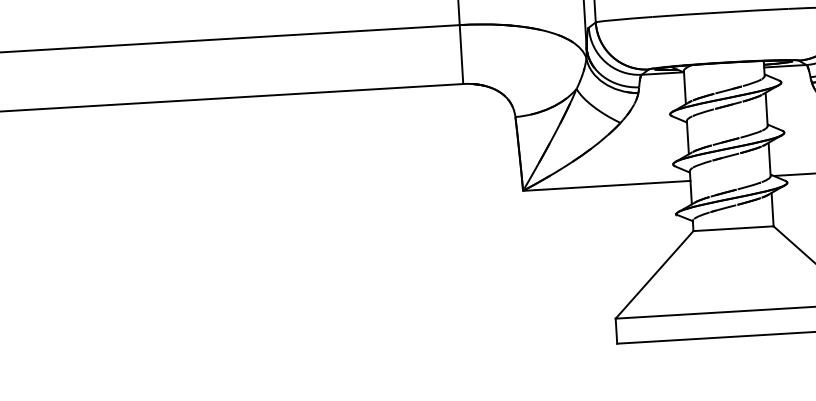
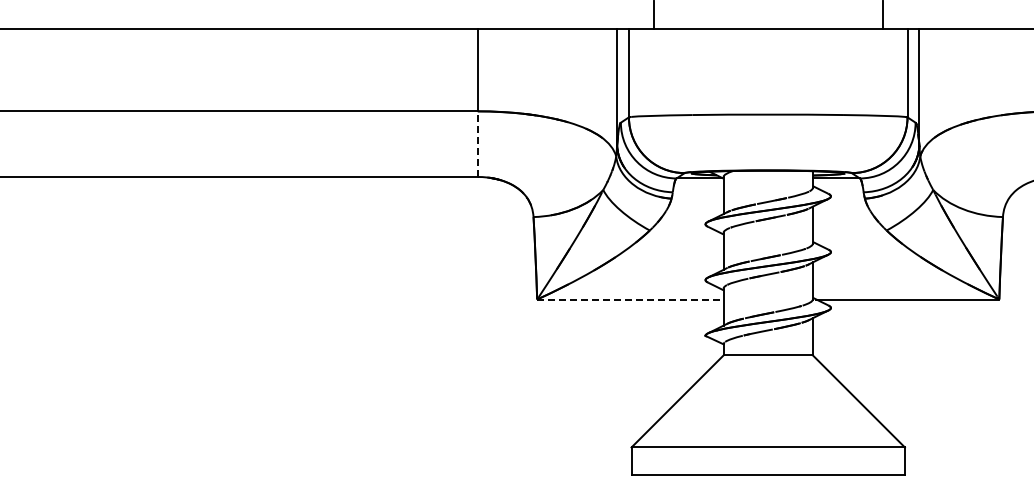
line: (461, 54) -> (477, 144), solid -> dashed
line: (606, 185) -> (630, 299), solid -> dashed

